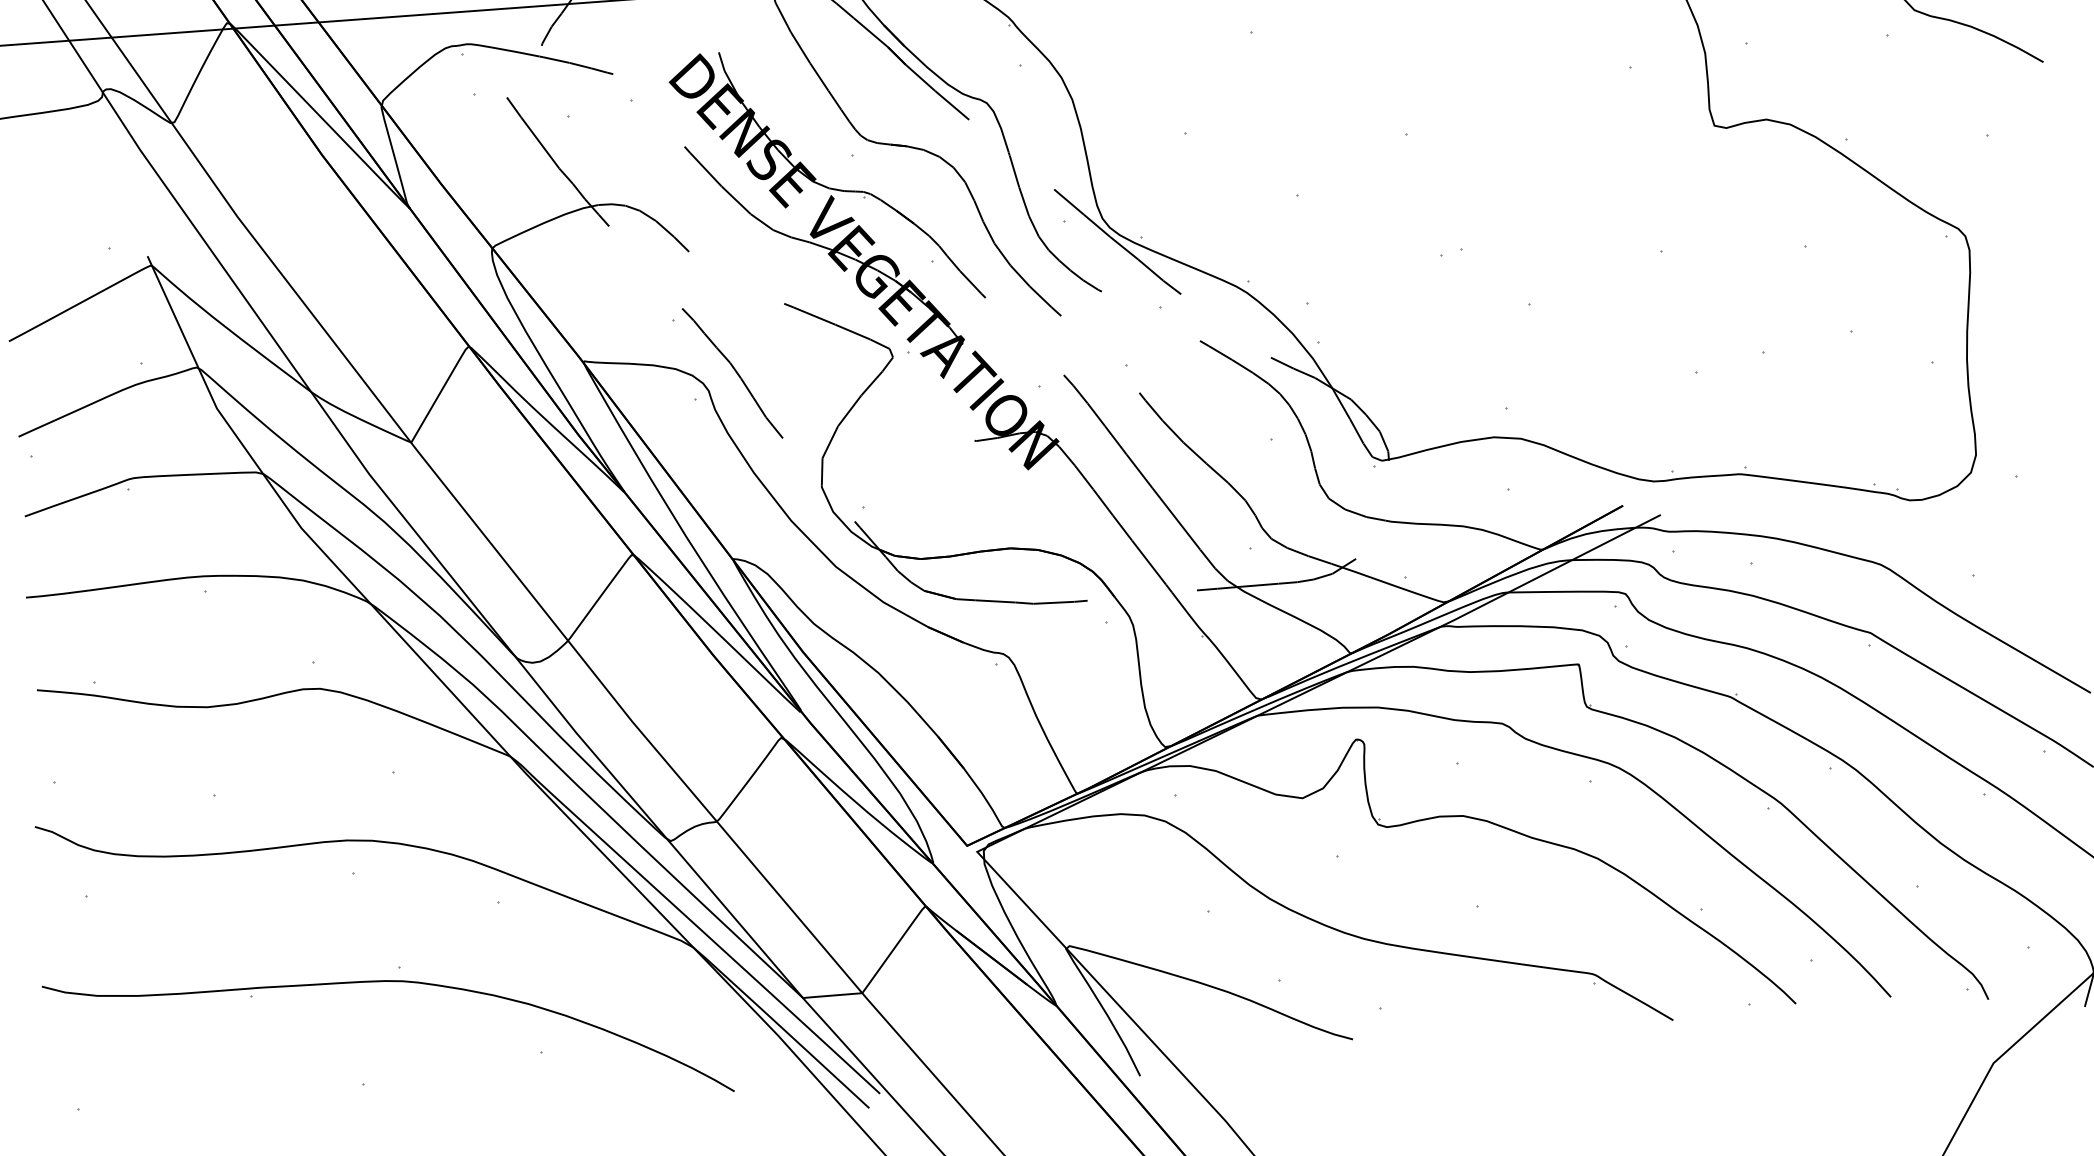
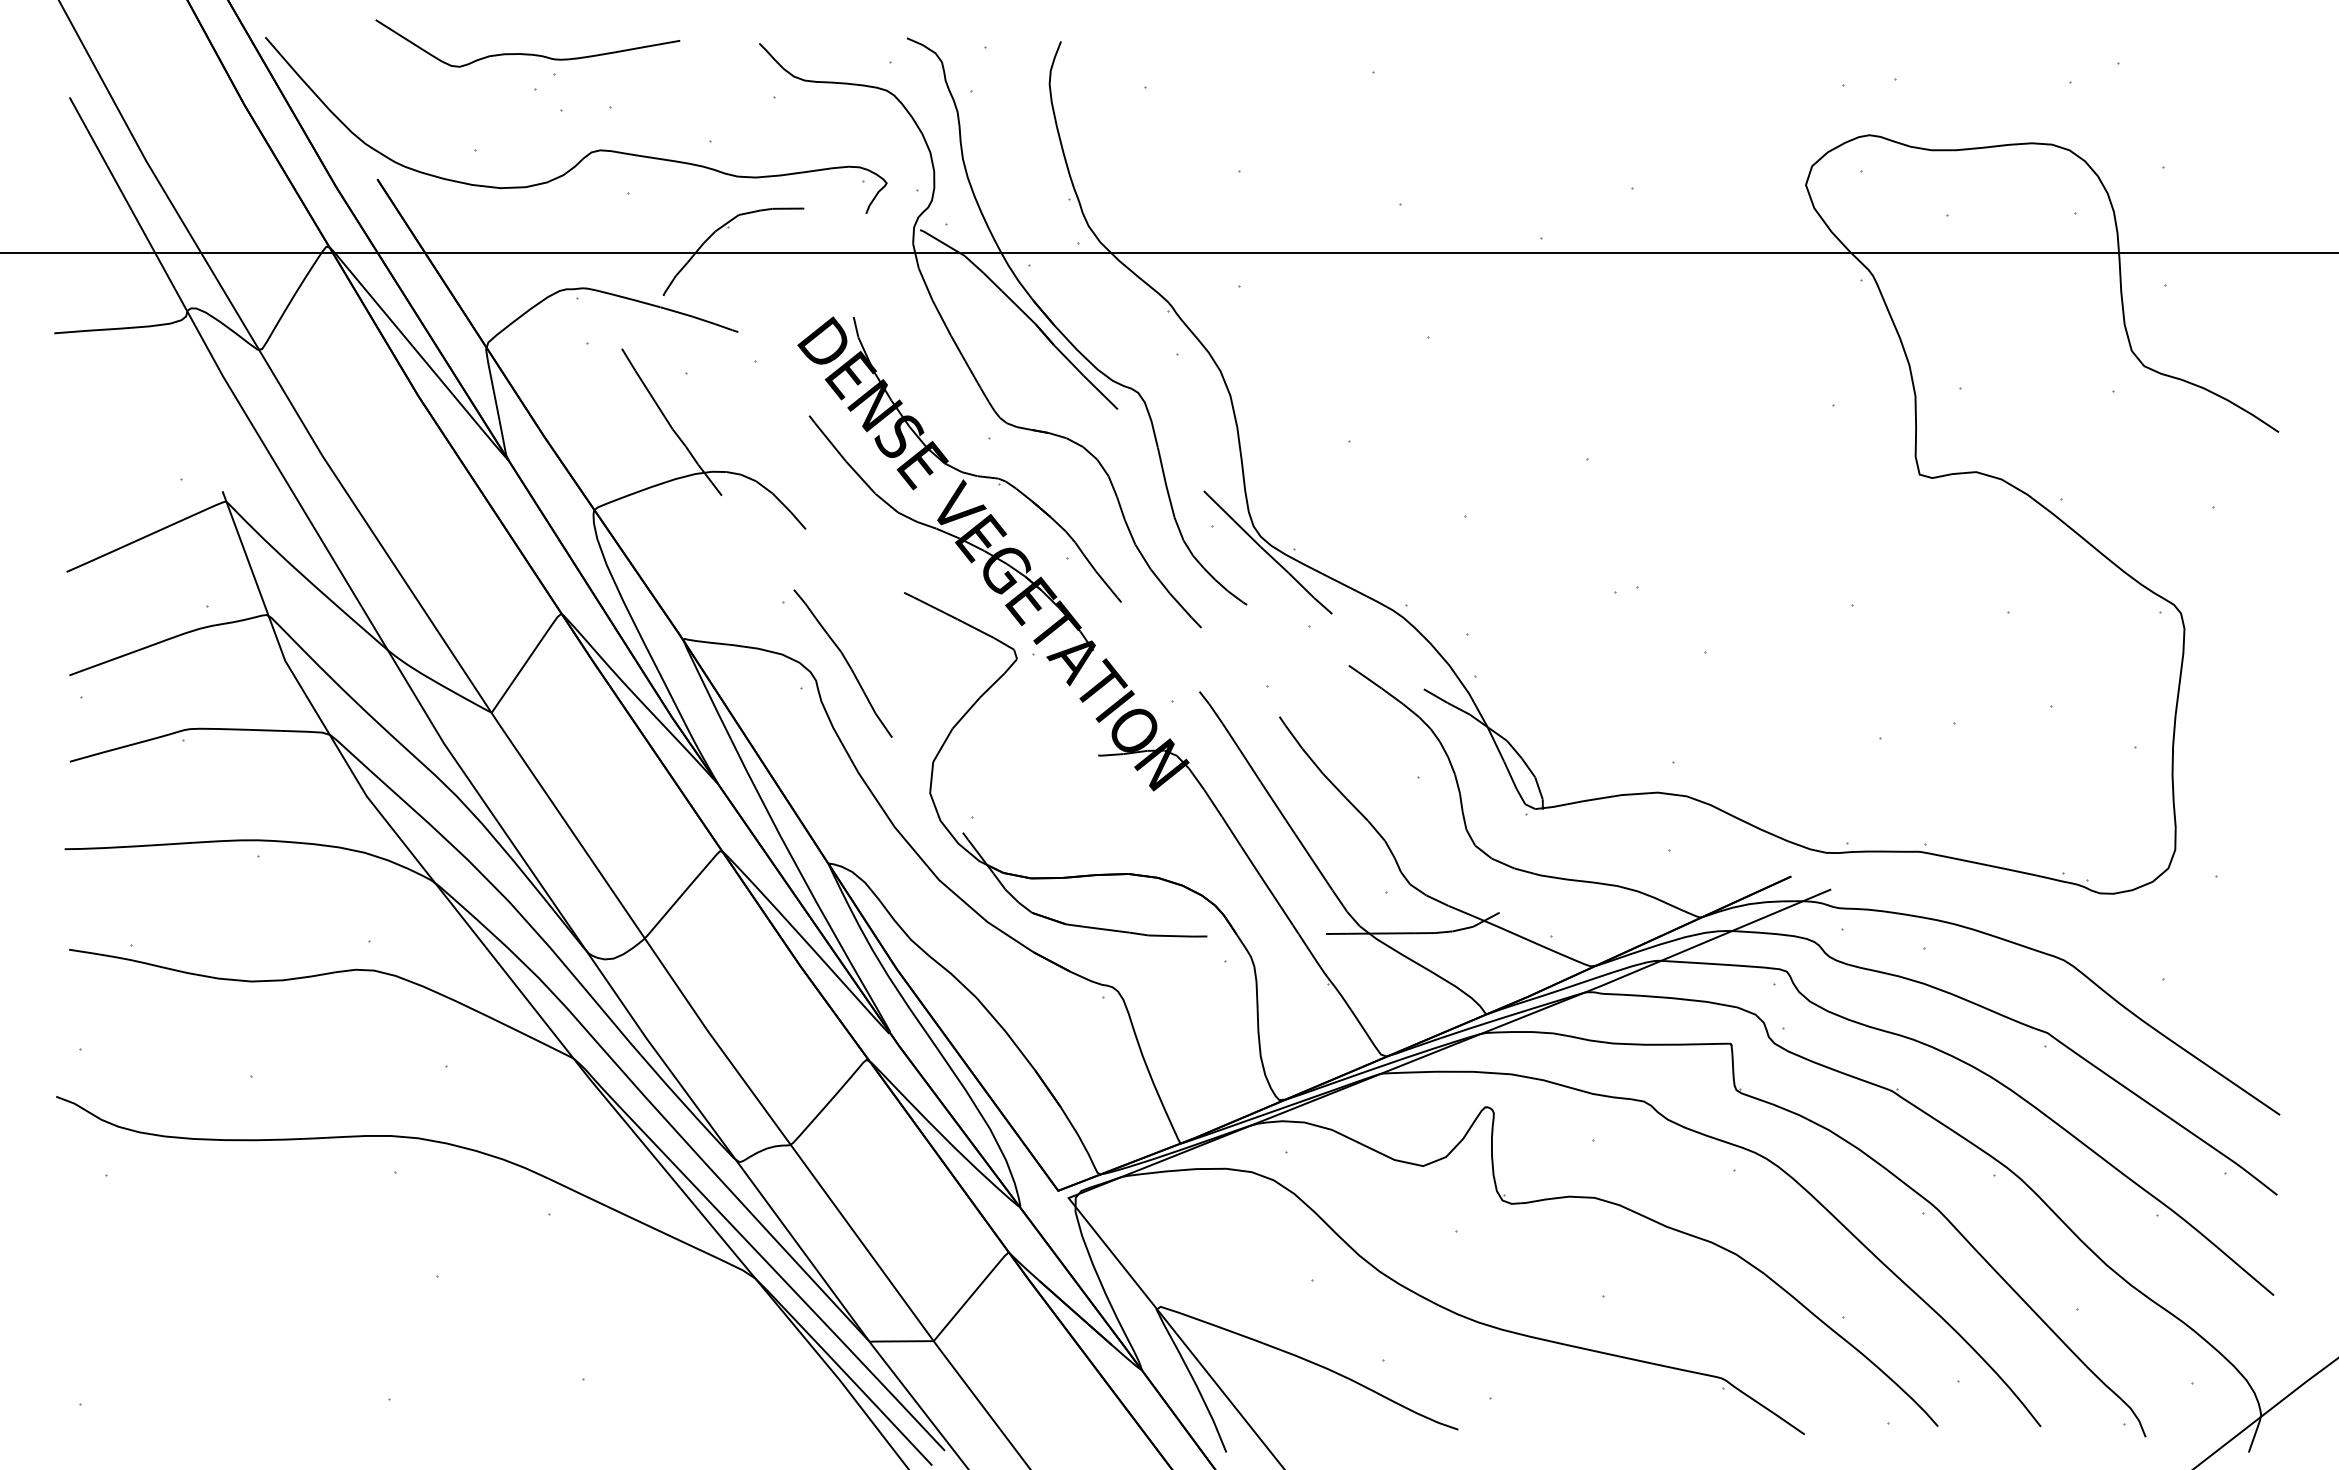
part: (383, 982) -> (419, 1291), removed

